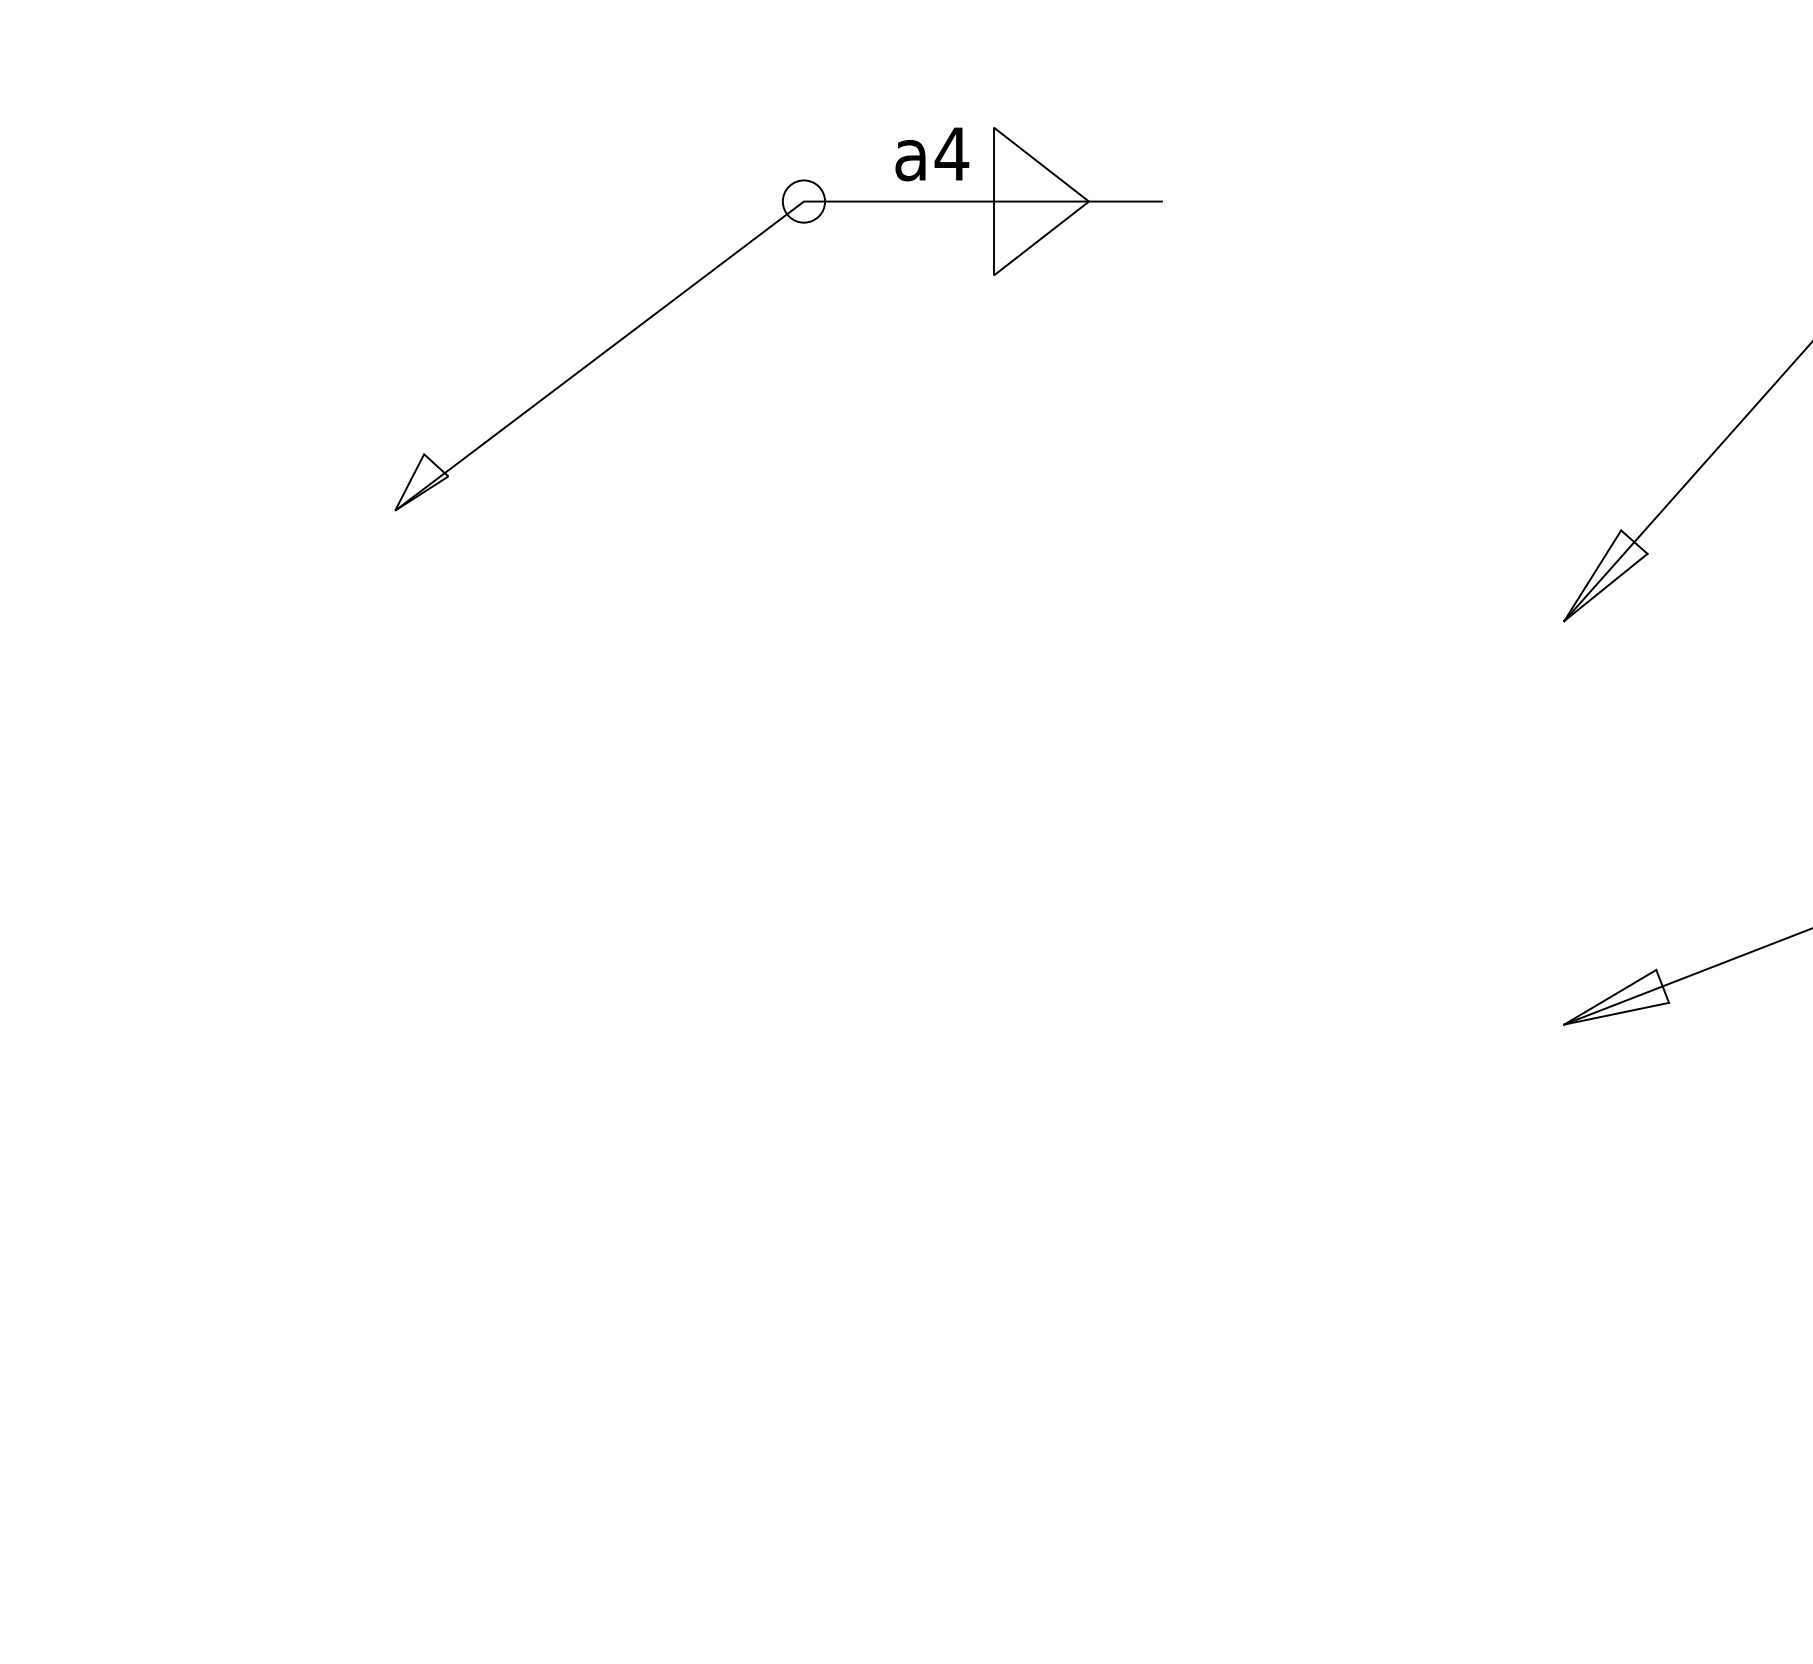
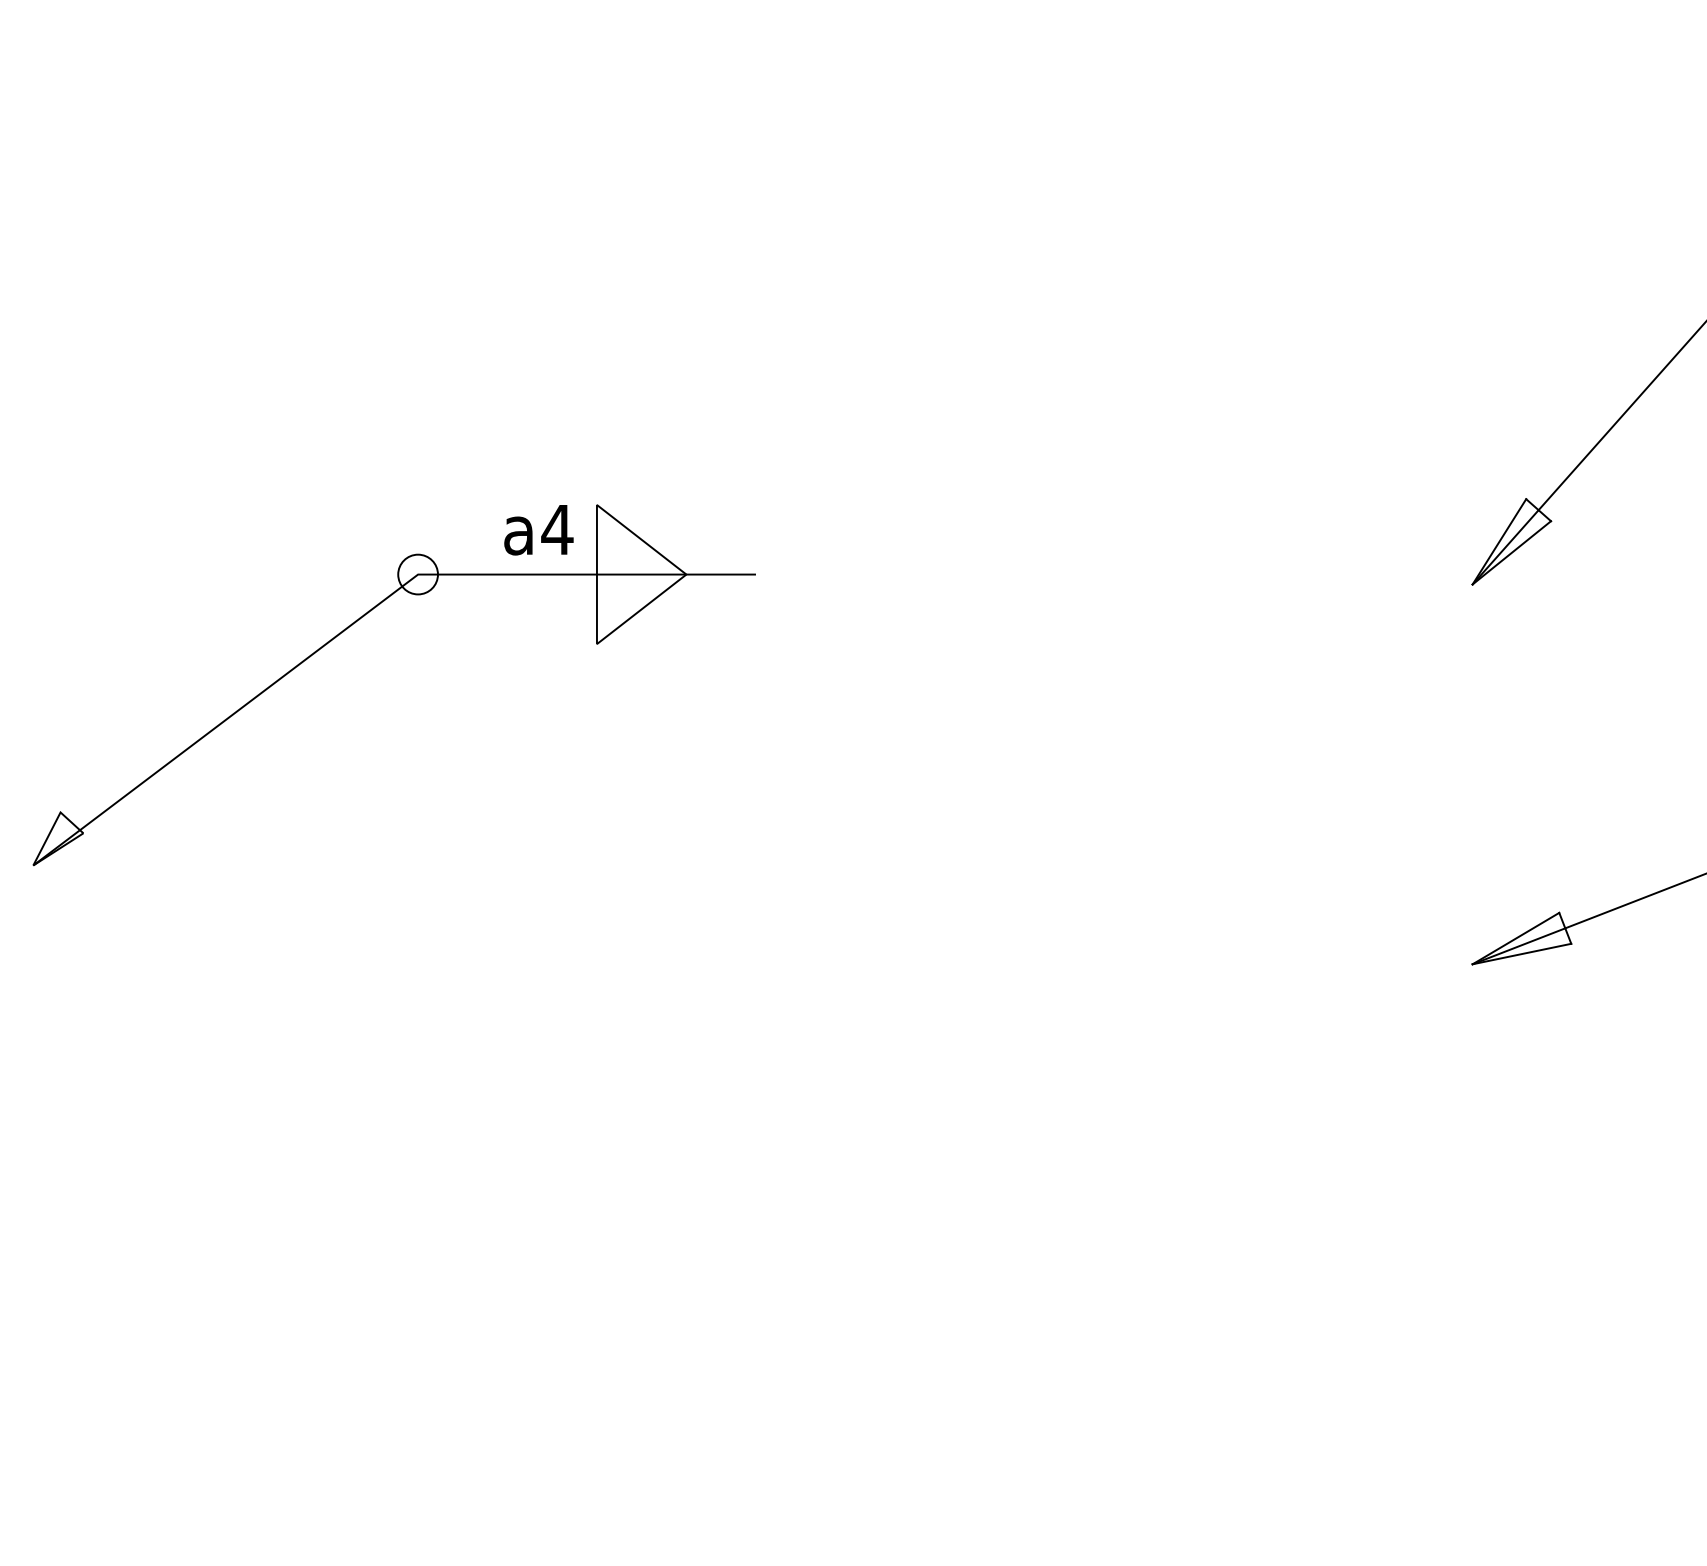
part: (733, 256) -> (351, 626), moved

